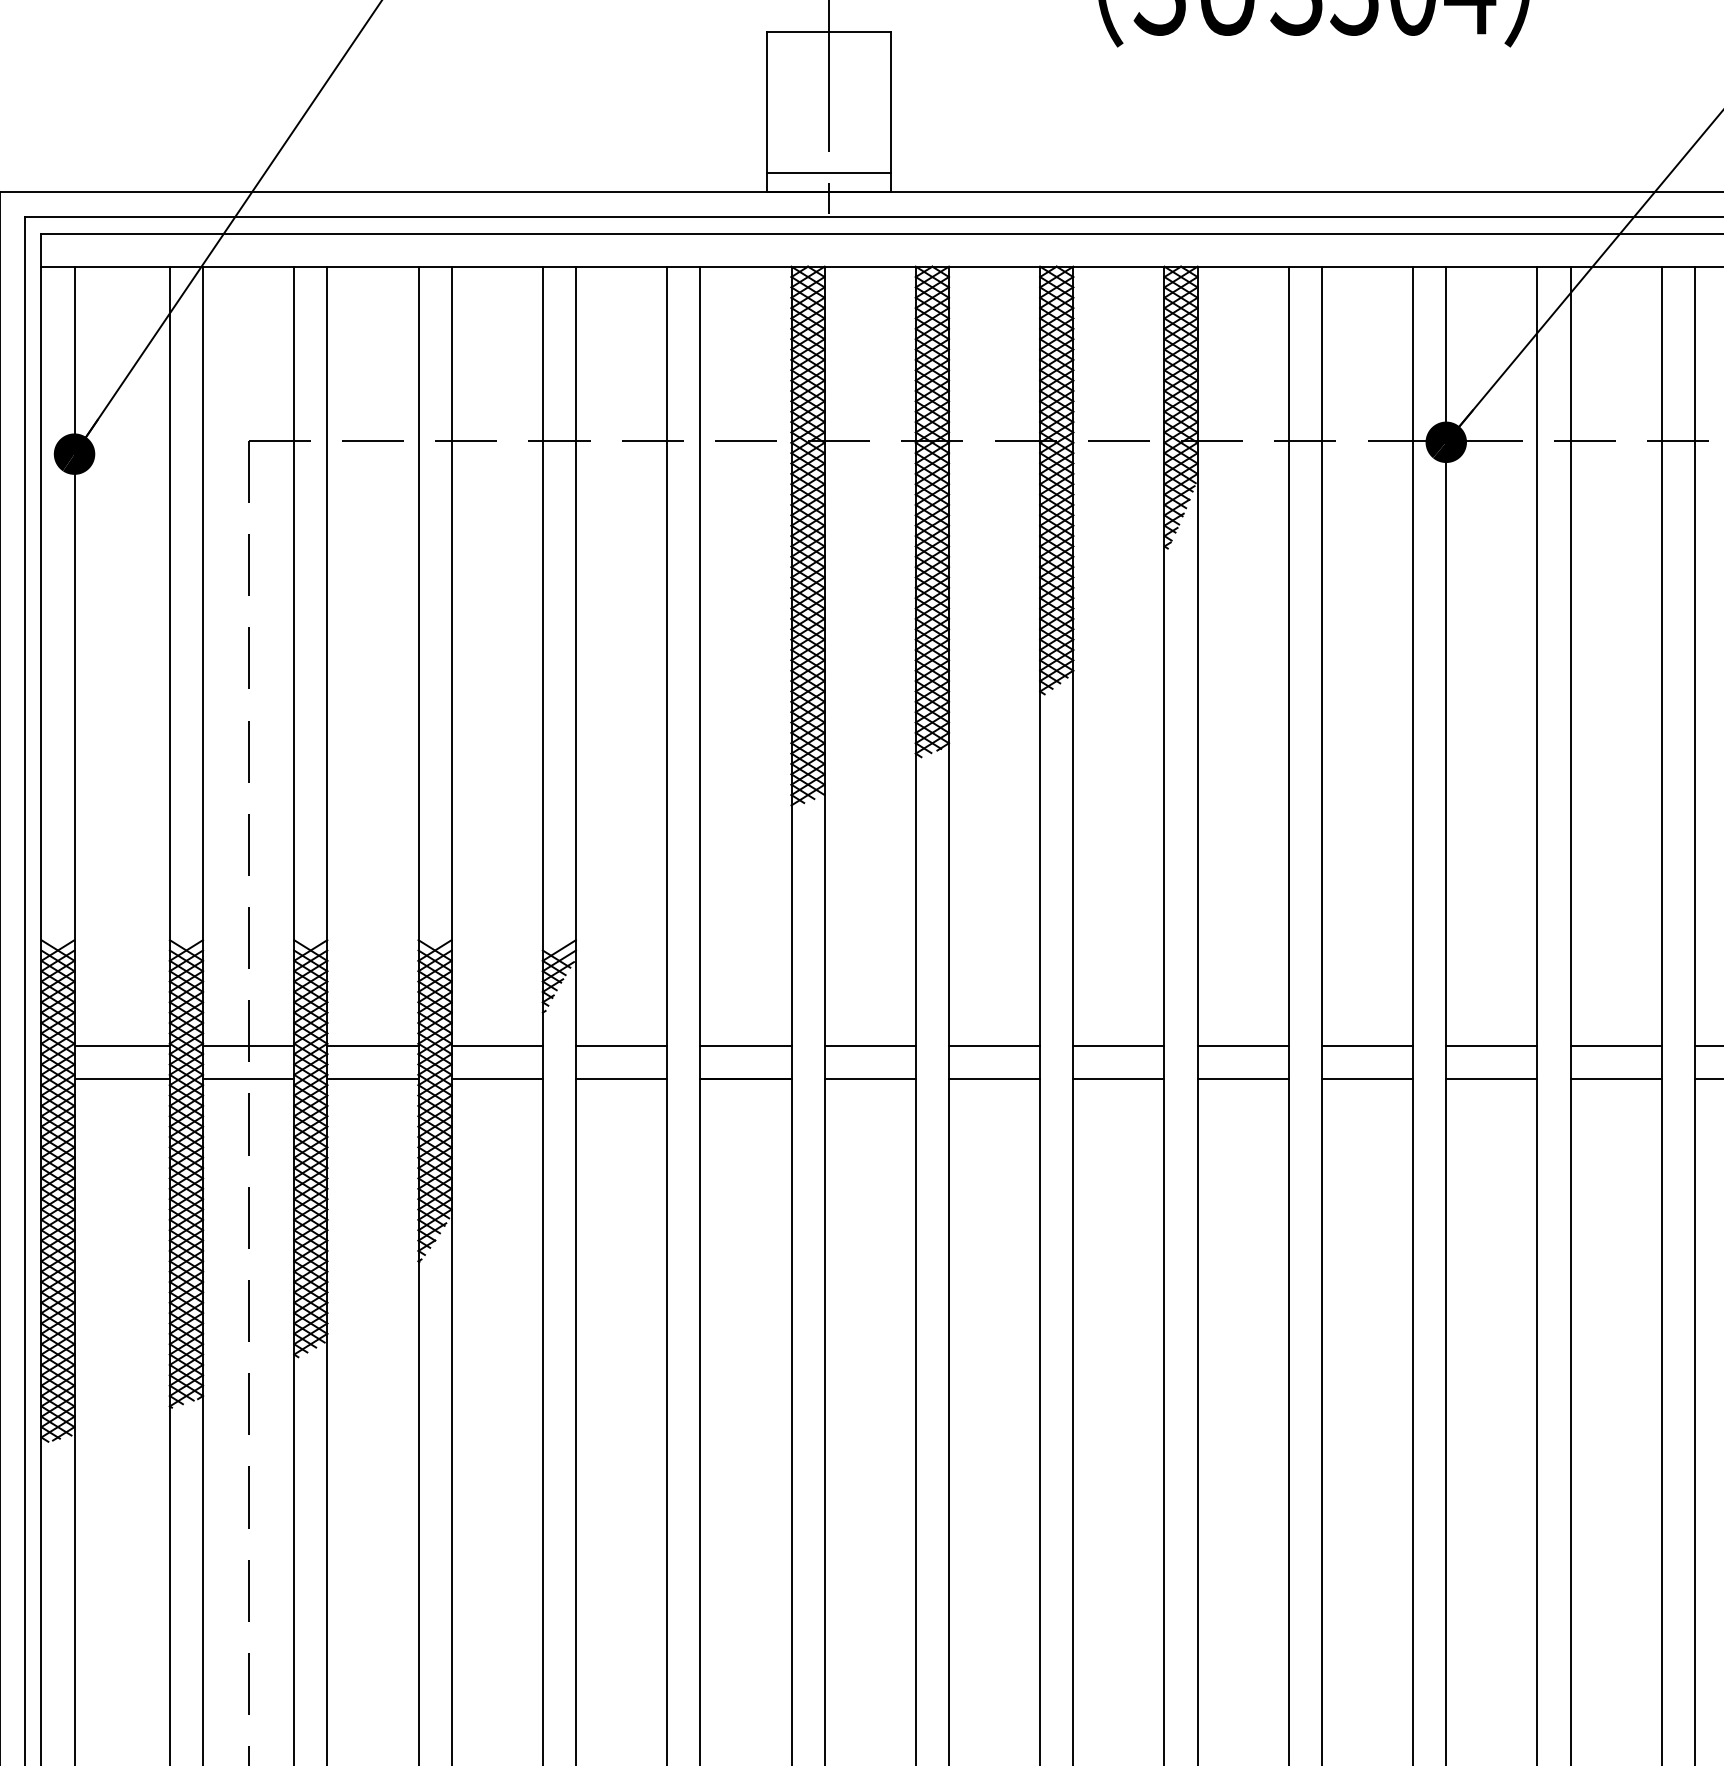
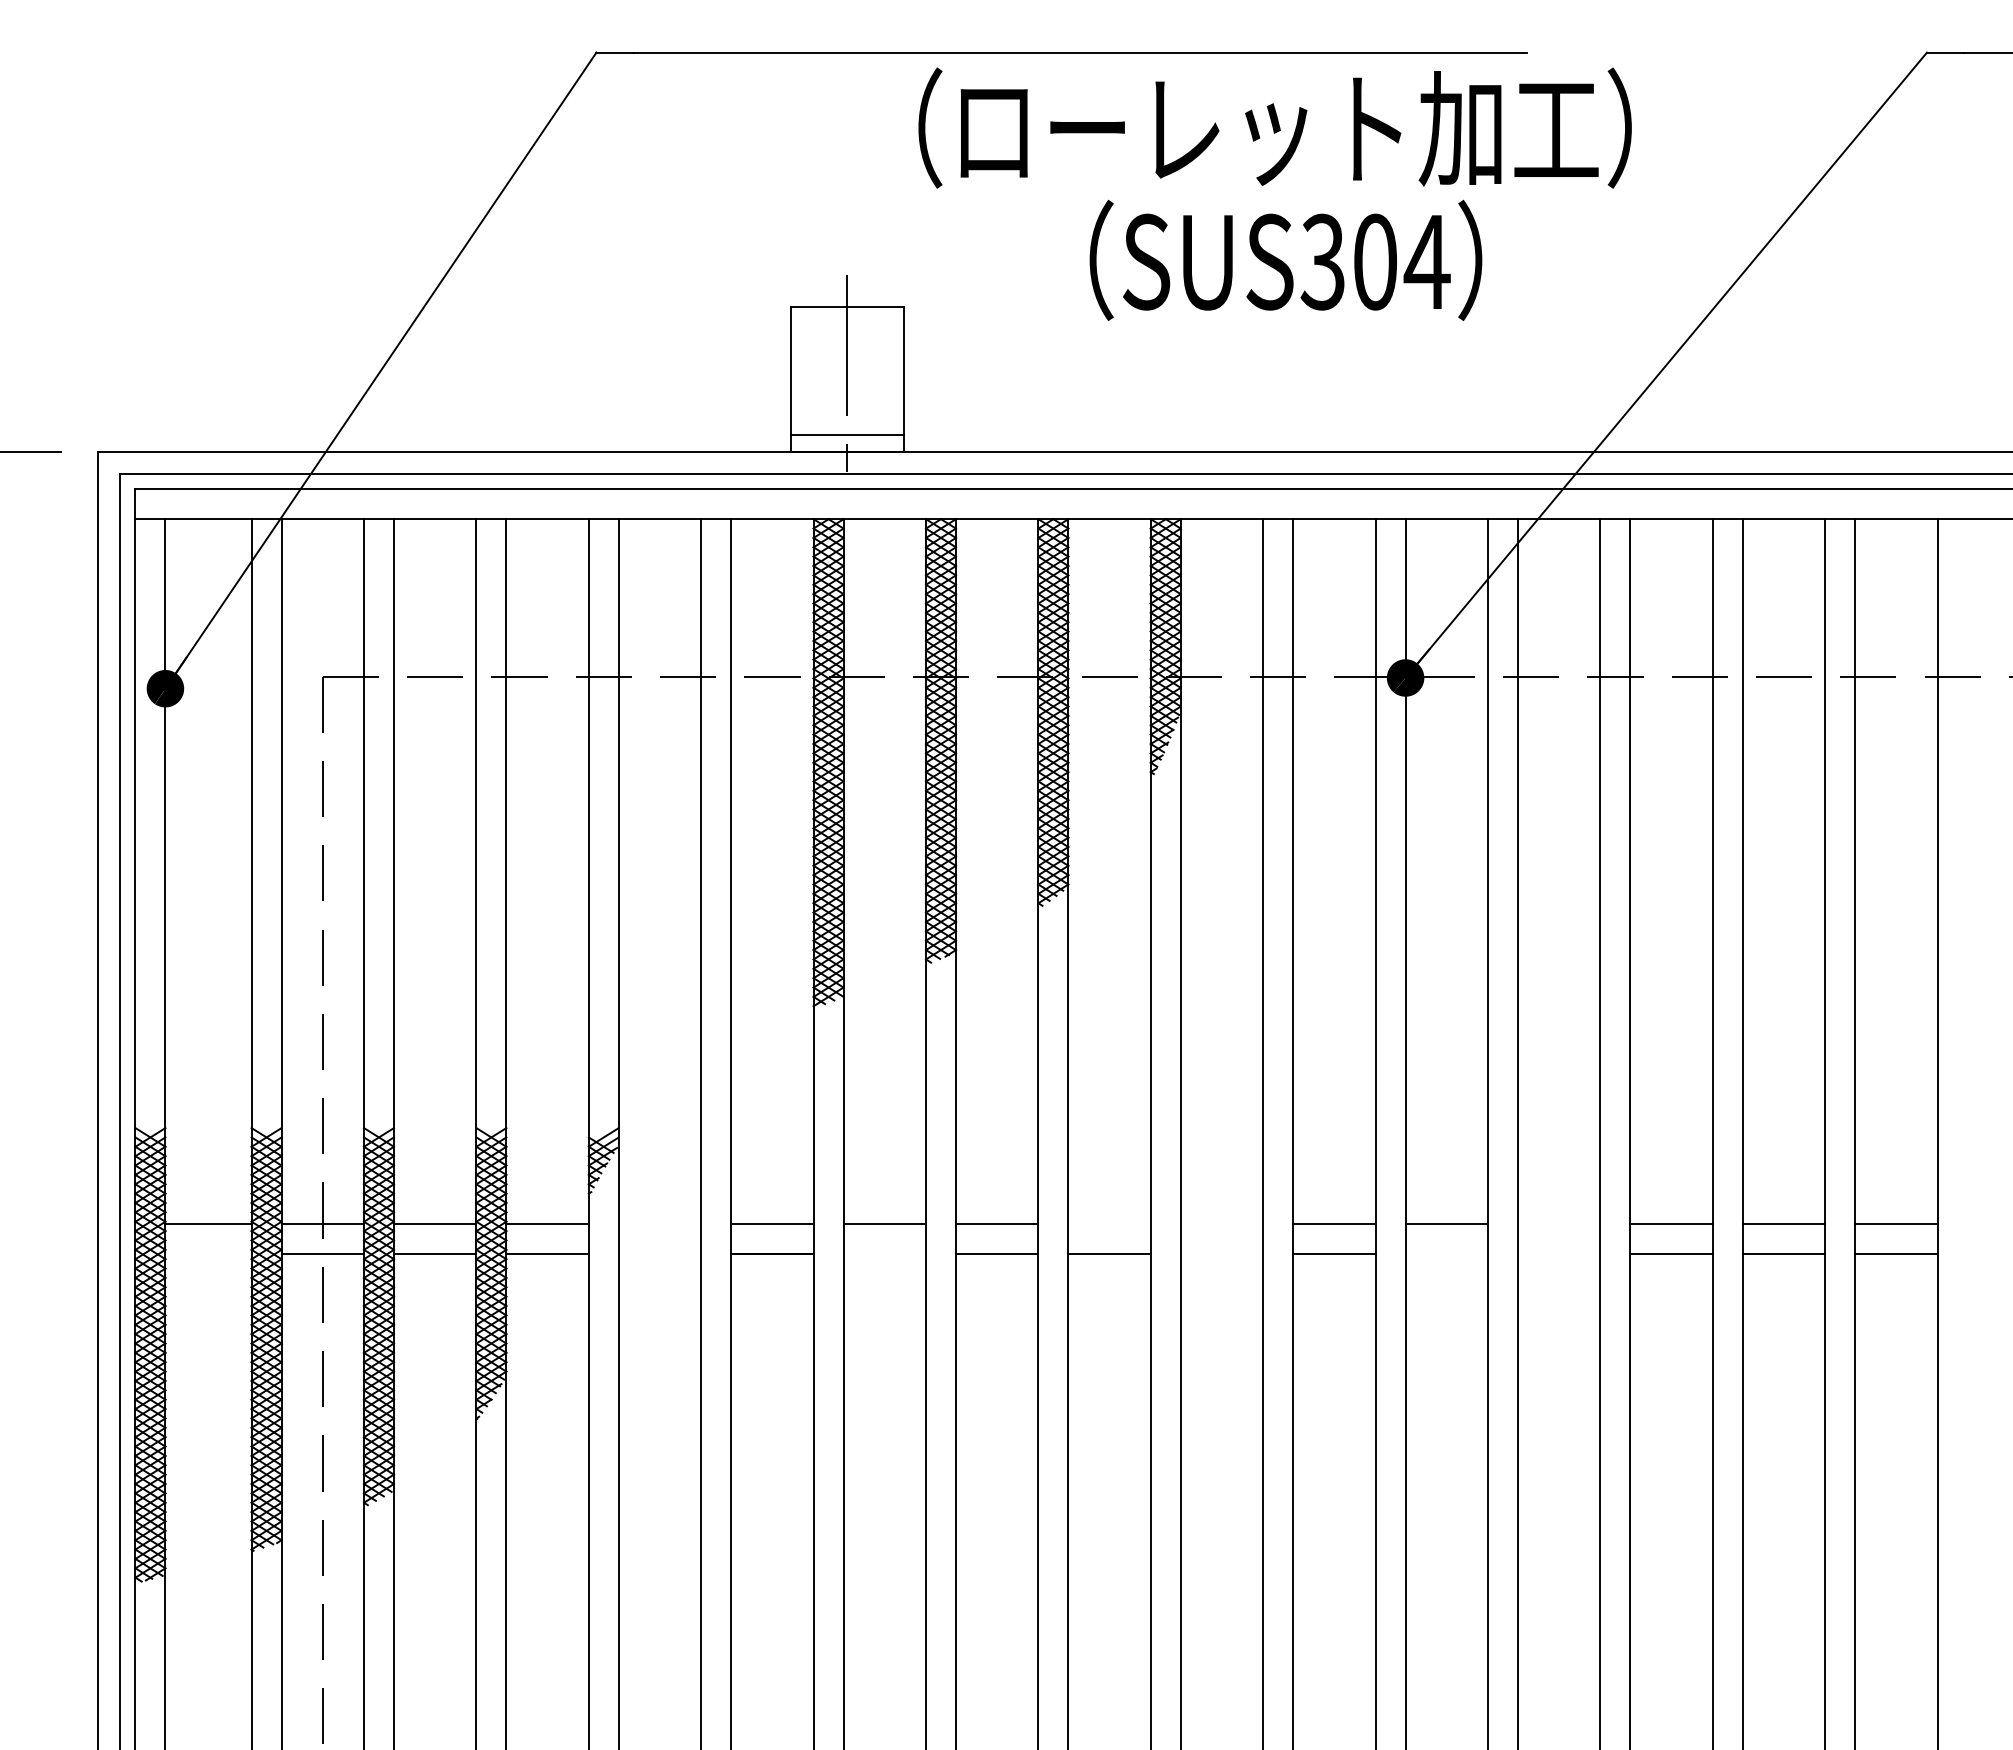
line: (621, 1045) -> (659, 1223), removed
line: (1118, 1045) -> (1109, 1223), removed
line: (1242, 1045) -> (1221, 1223), removed
line: (1615, 1045) -> (1558, 1223), removed
line: (122, 1078) -> (208, 1253), removed
line: (621, 1078) -> (659, 1253), removed
line: (869, 1078) -> (884, 1253), removed
line: (1242, 1078) -> (1221, 1253), removed
line: (1491, 1078) -> (1446, 1253), removed
line: (1615, 1078) -> (1558, 1253), removed

